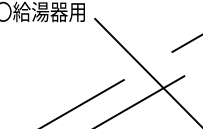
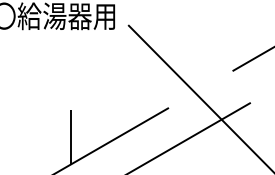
line: (52, 101) -> (71, 137), added

